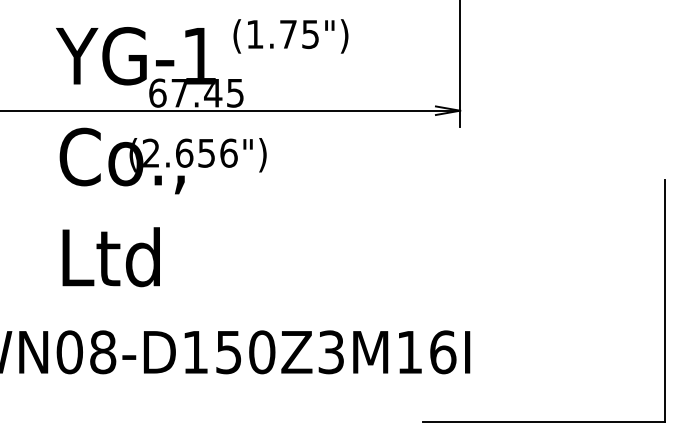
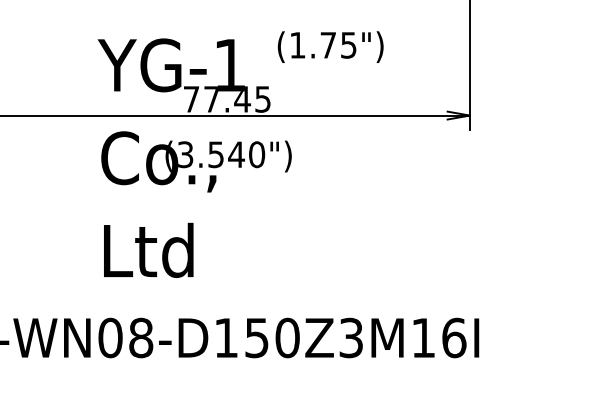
text: (290, 36) -> (330, 47), moved
text: (157, 92) -> (191, 98), 67.45 -> 77.45
text: (190, 152) -> (221, 154), (2.656") -> (3.540")

